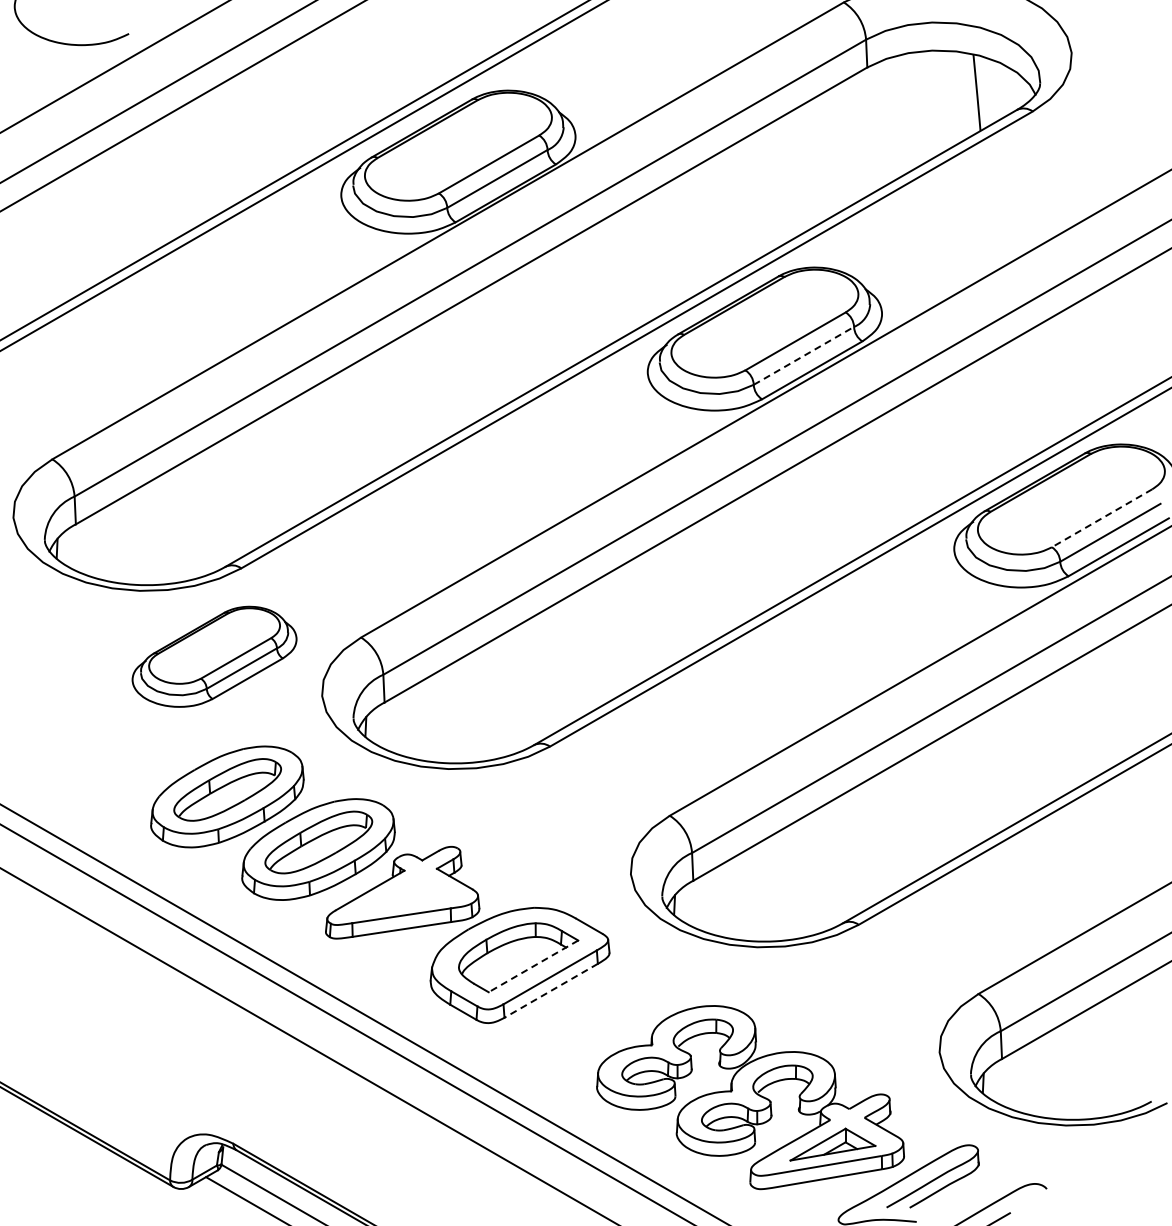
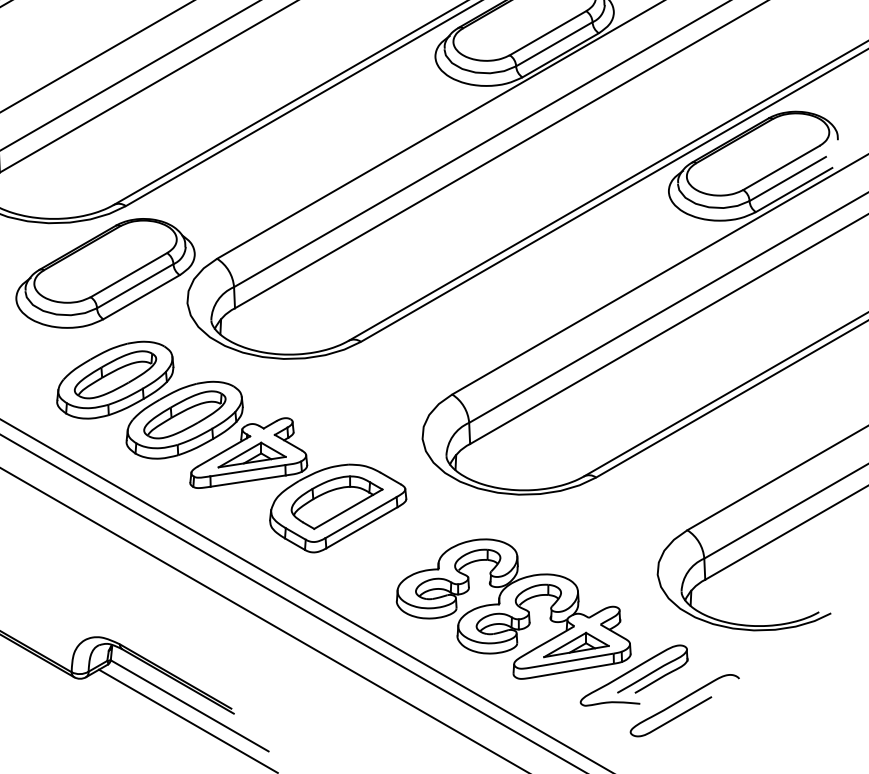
line: (803, 355) -> (554, 43), dashed -> solid
line: (1102, 518) -> (781, 168), dashed -> solid
part: (214, 656) -> (105, 273), size x1.43
part: (407, 895) -> (252, 455), added
line: (533, 966) -> (348, 509), dashed -> solid
line: (551, 990) -> (362, 527), dashed -> solid

